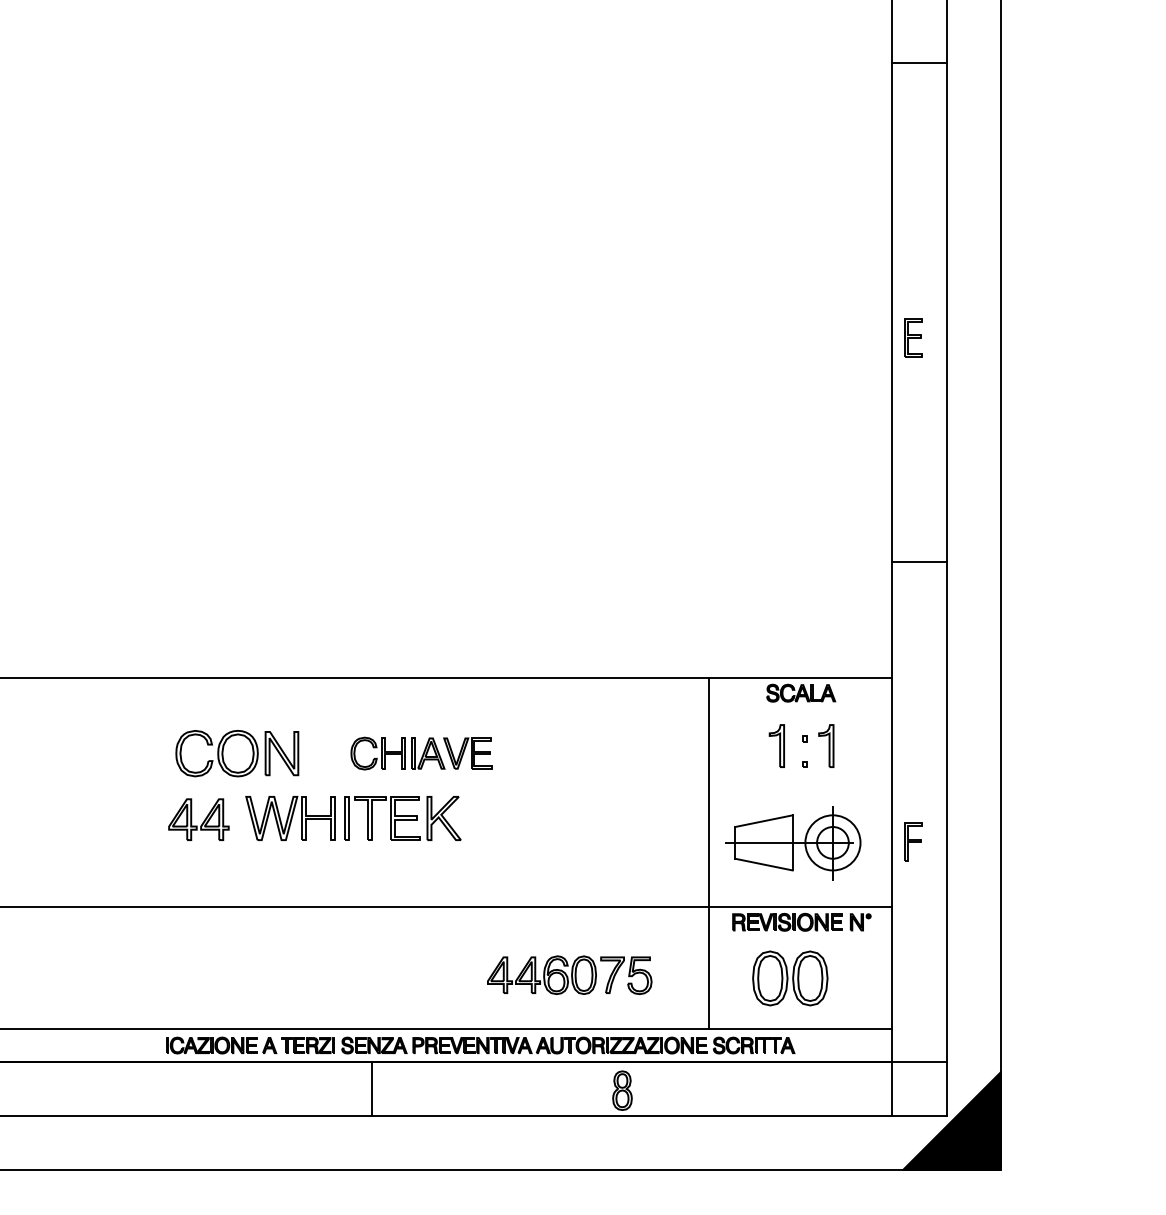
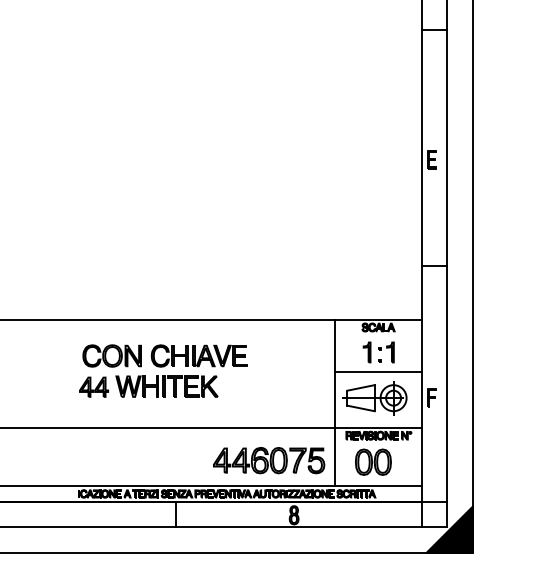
part: (422, 752) -> (199, 355), size x1.43
line: (798, 786) -> (377, 371), added
part: (570, 974) -> (269, 460), size x1.43

